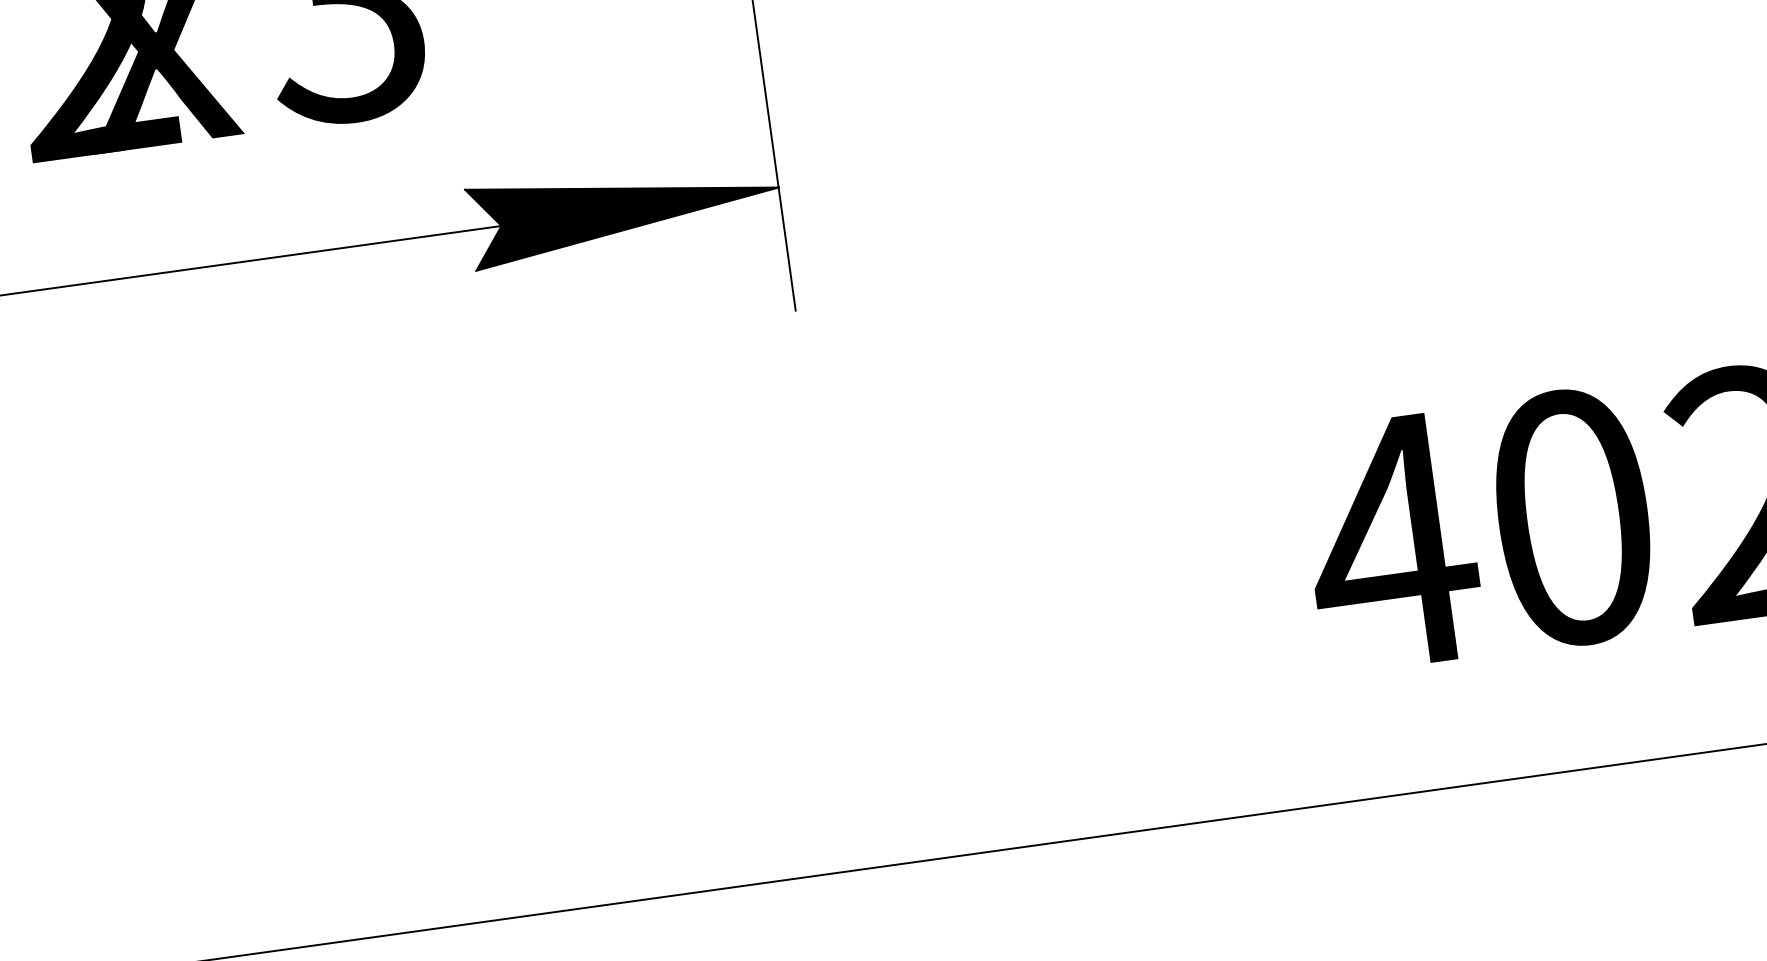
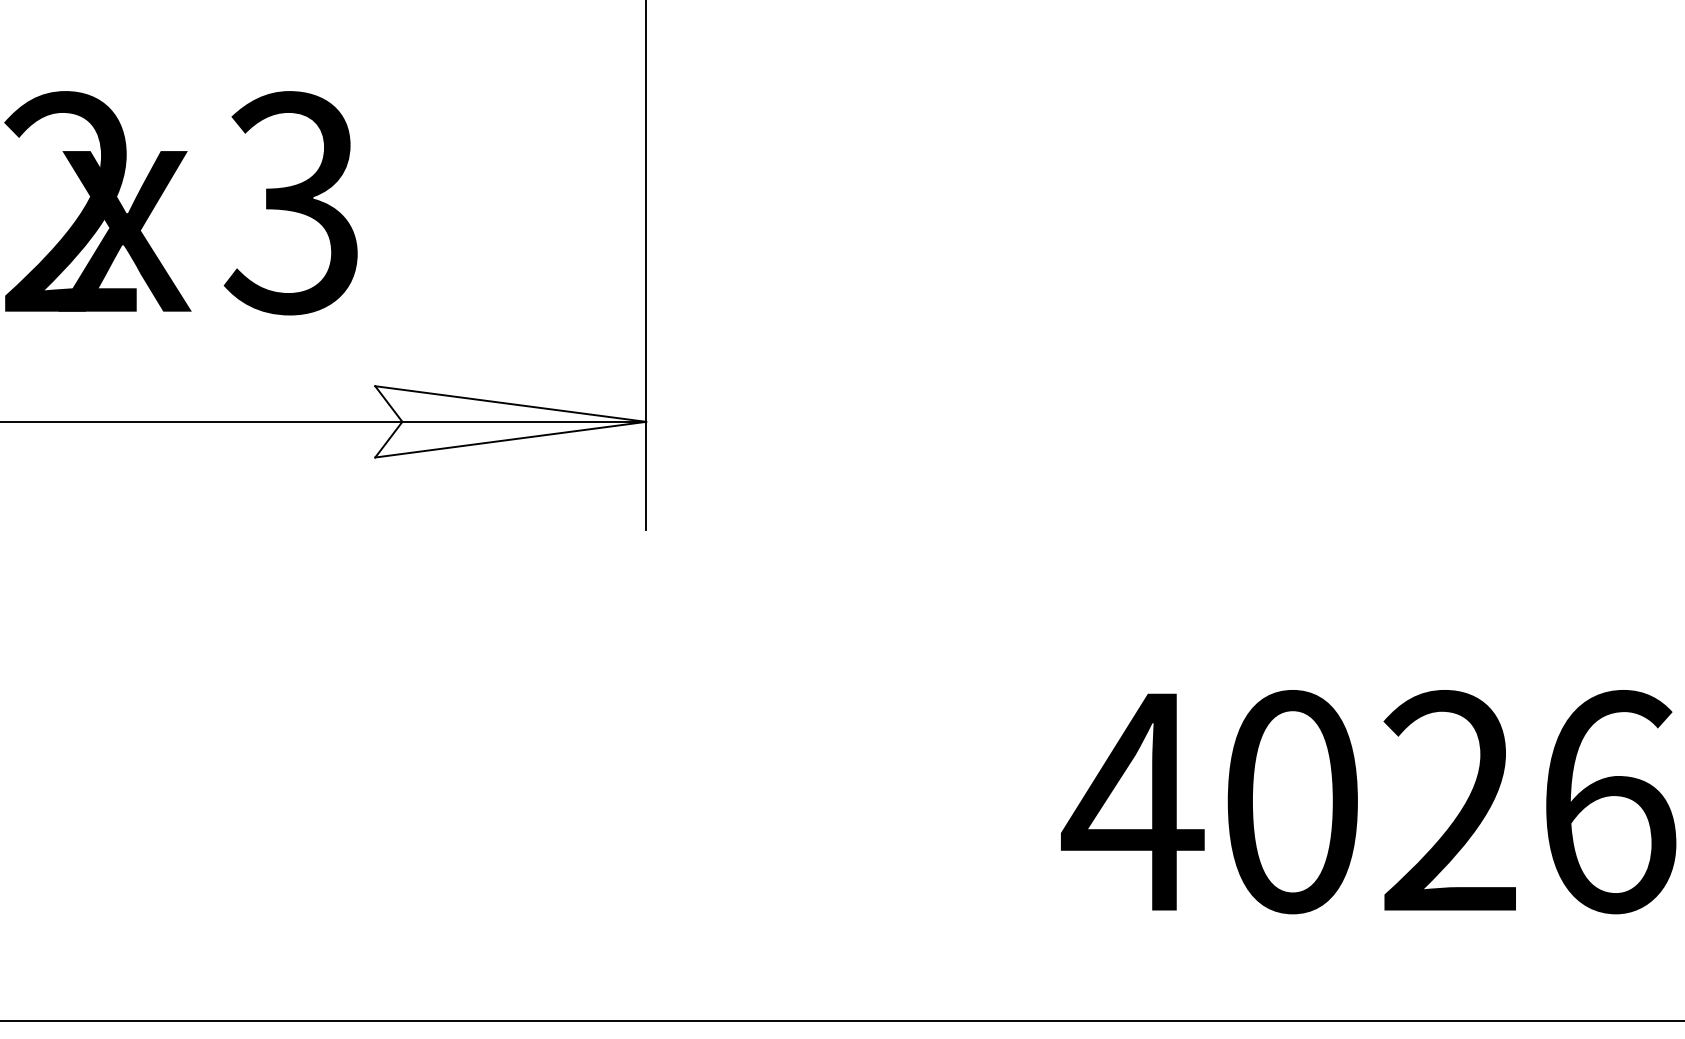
fill: (624, 208) -> (510, 421), removed

